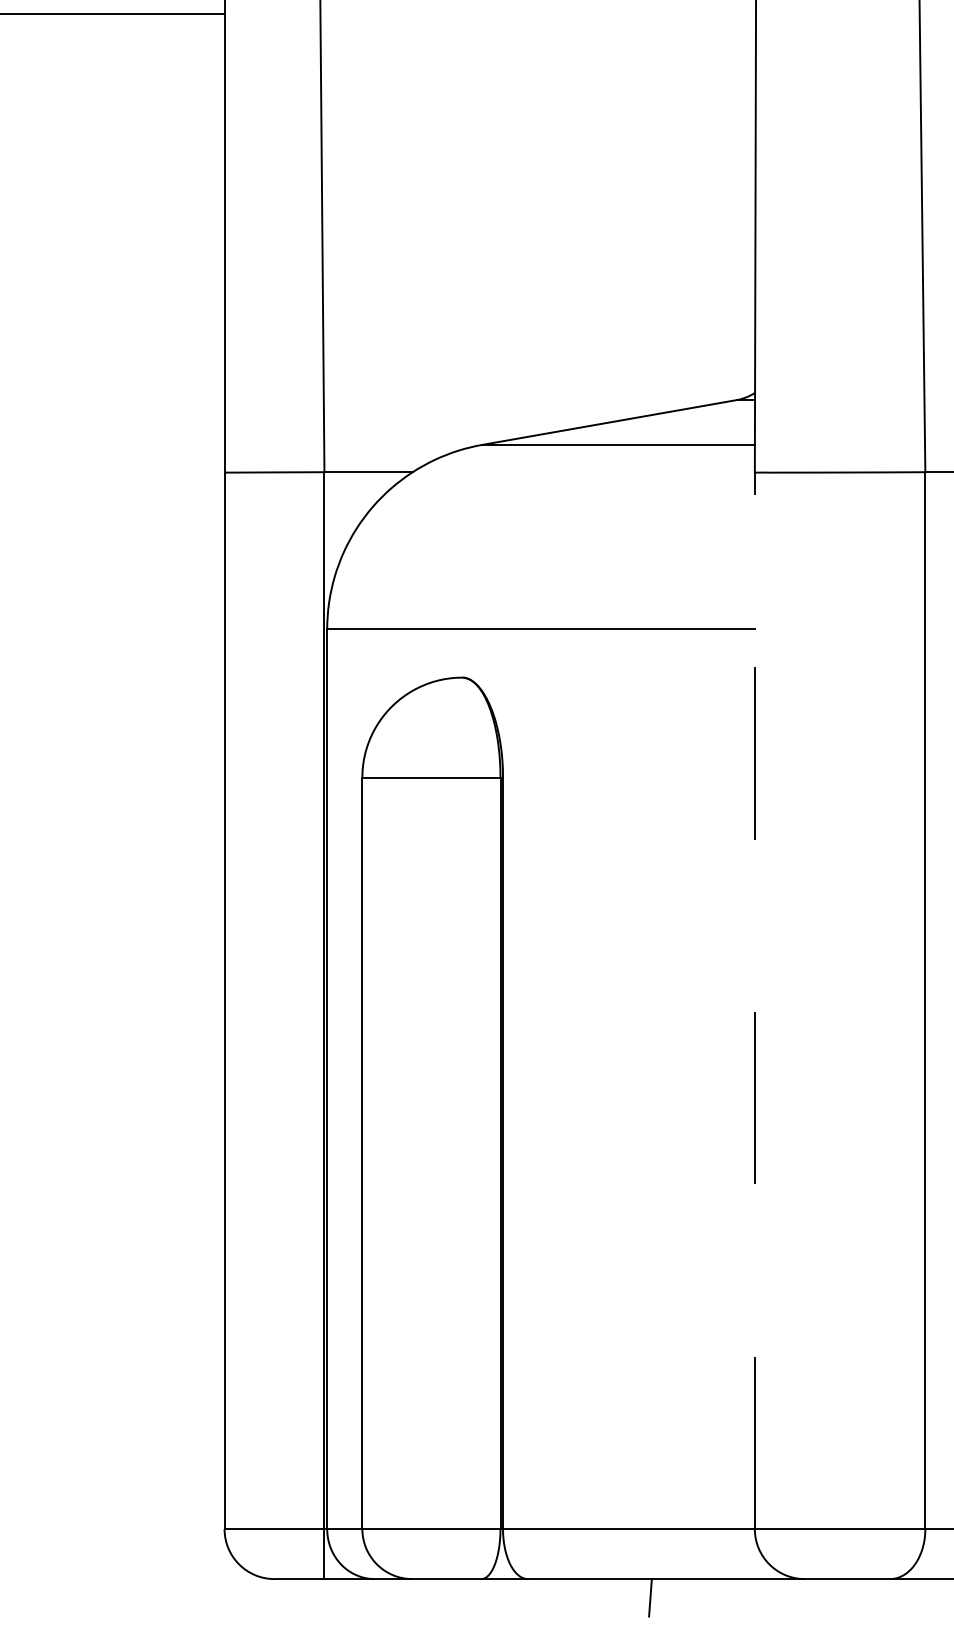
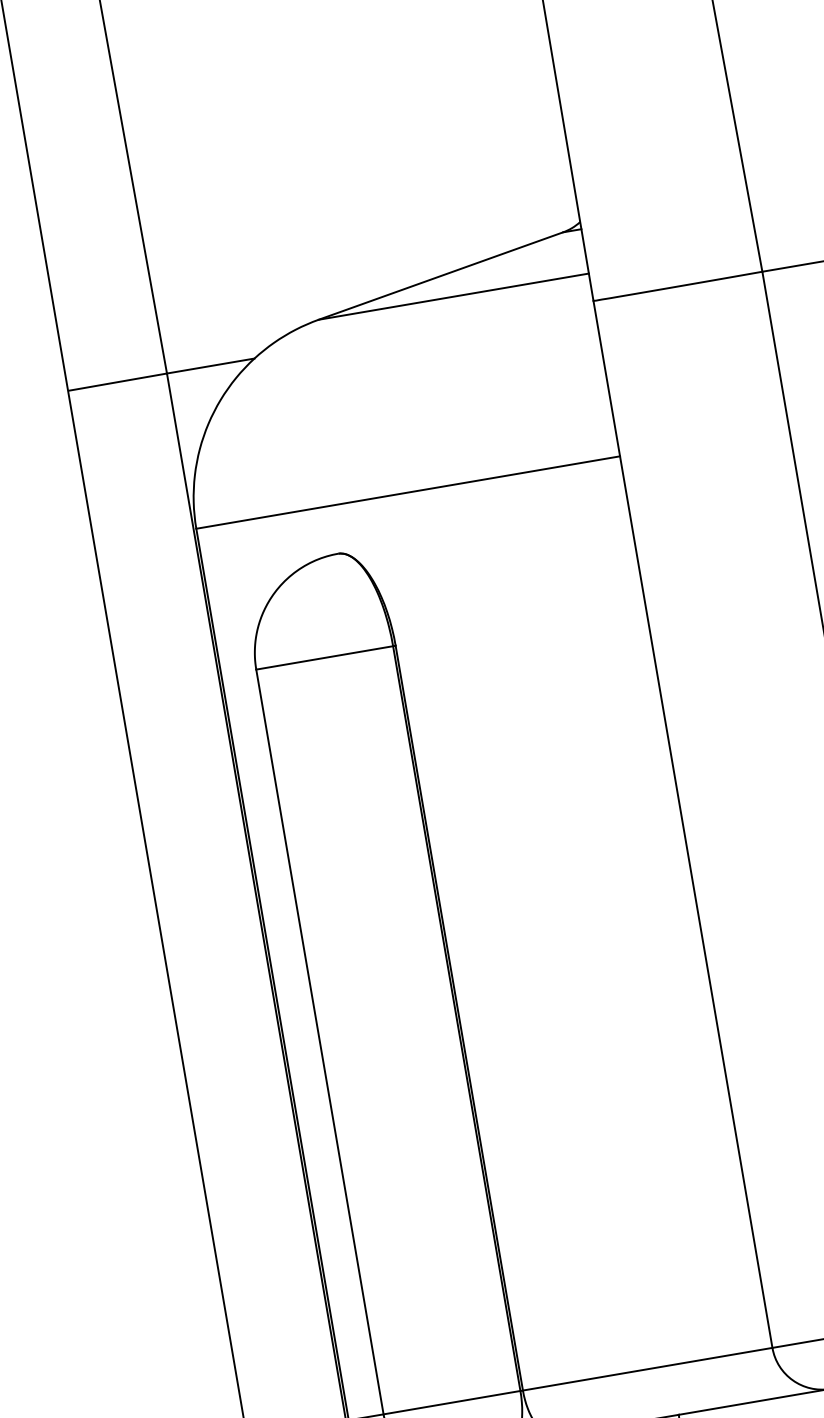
line: (754, 1000) -> (682, 824), dashed -> solid

